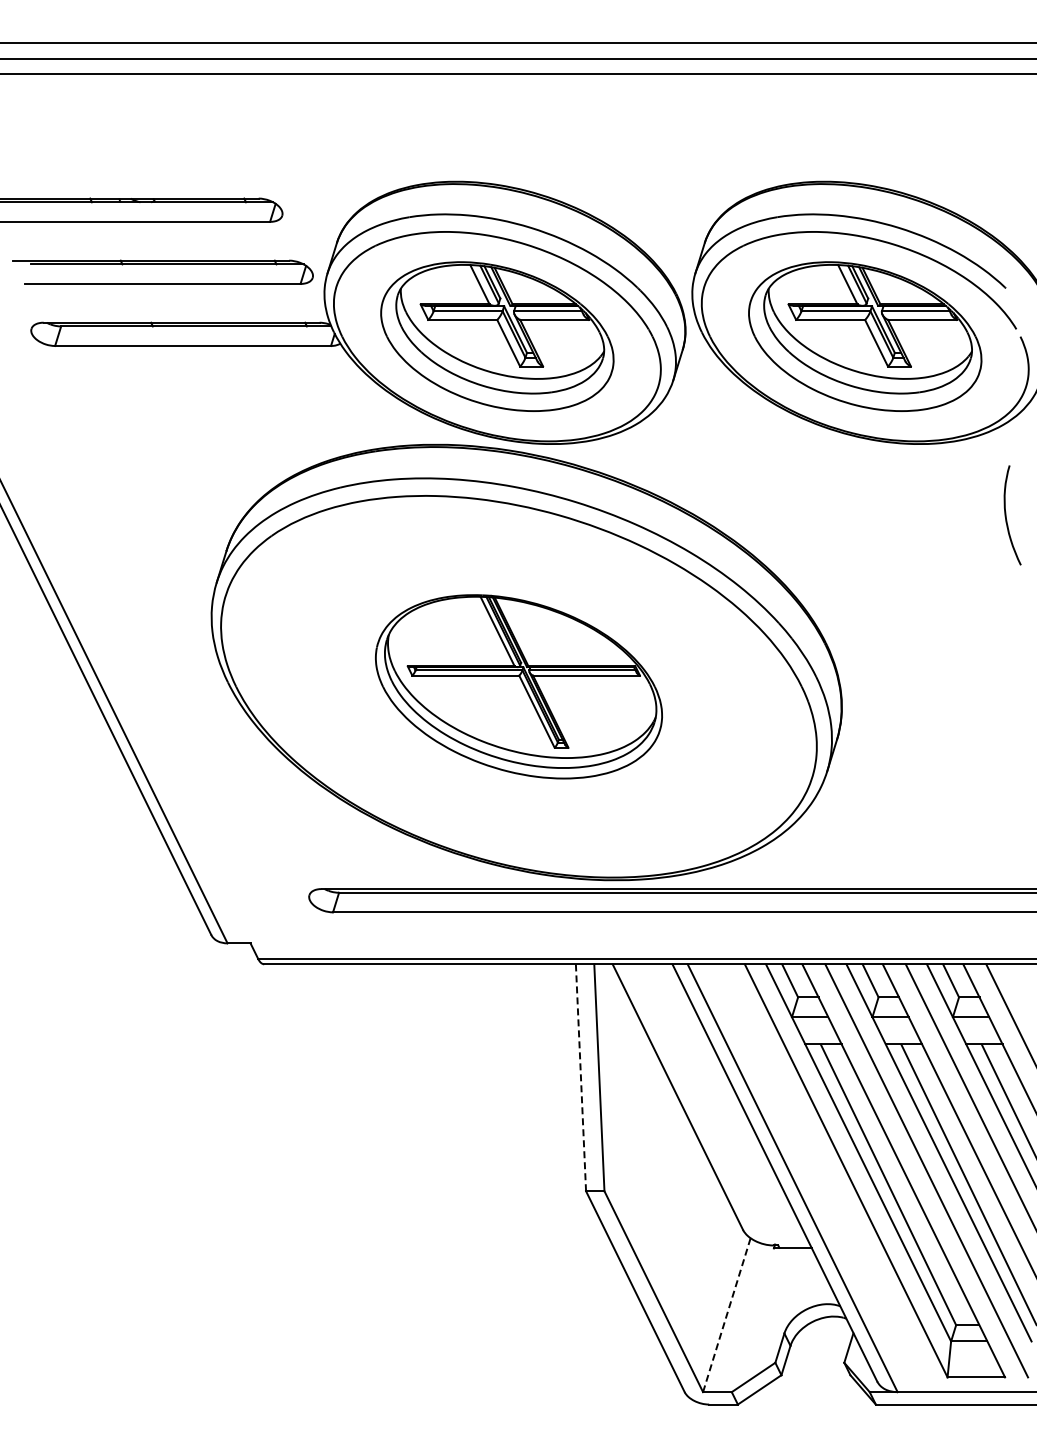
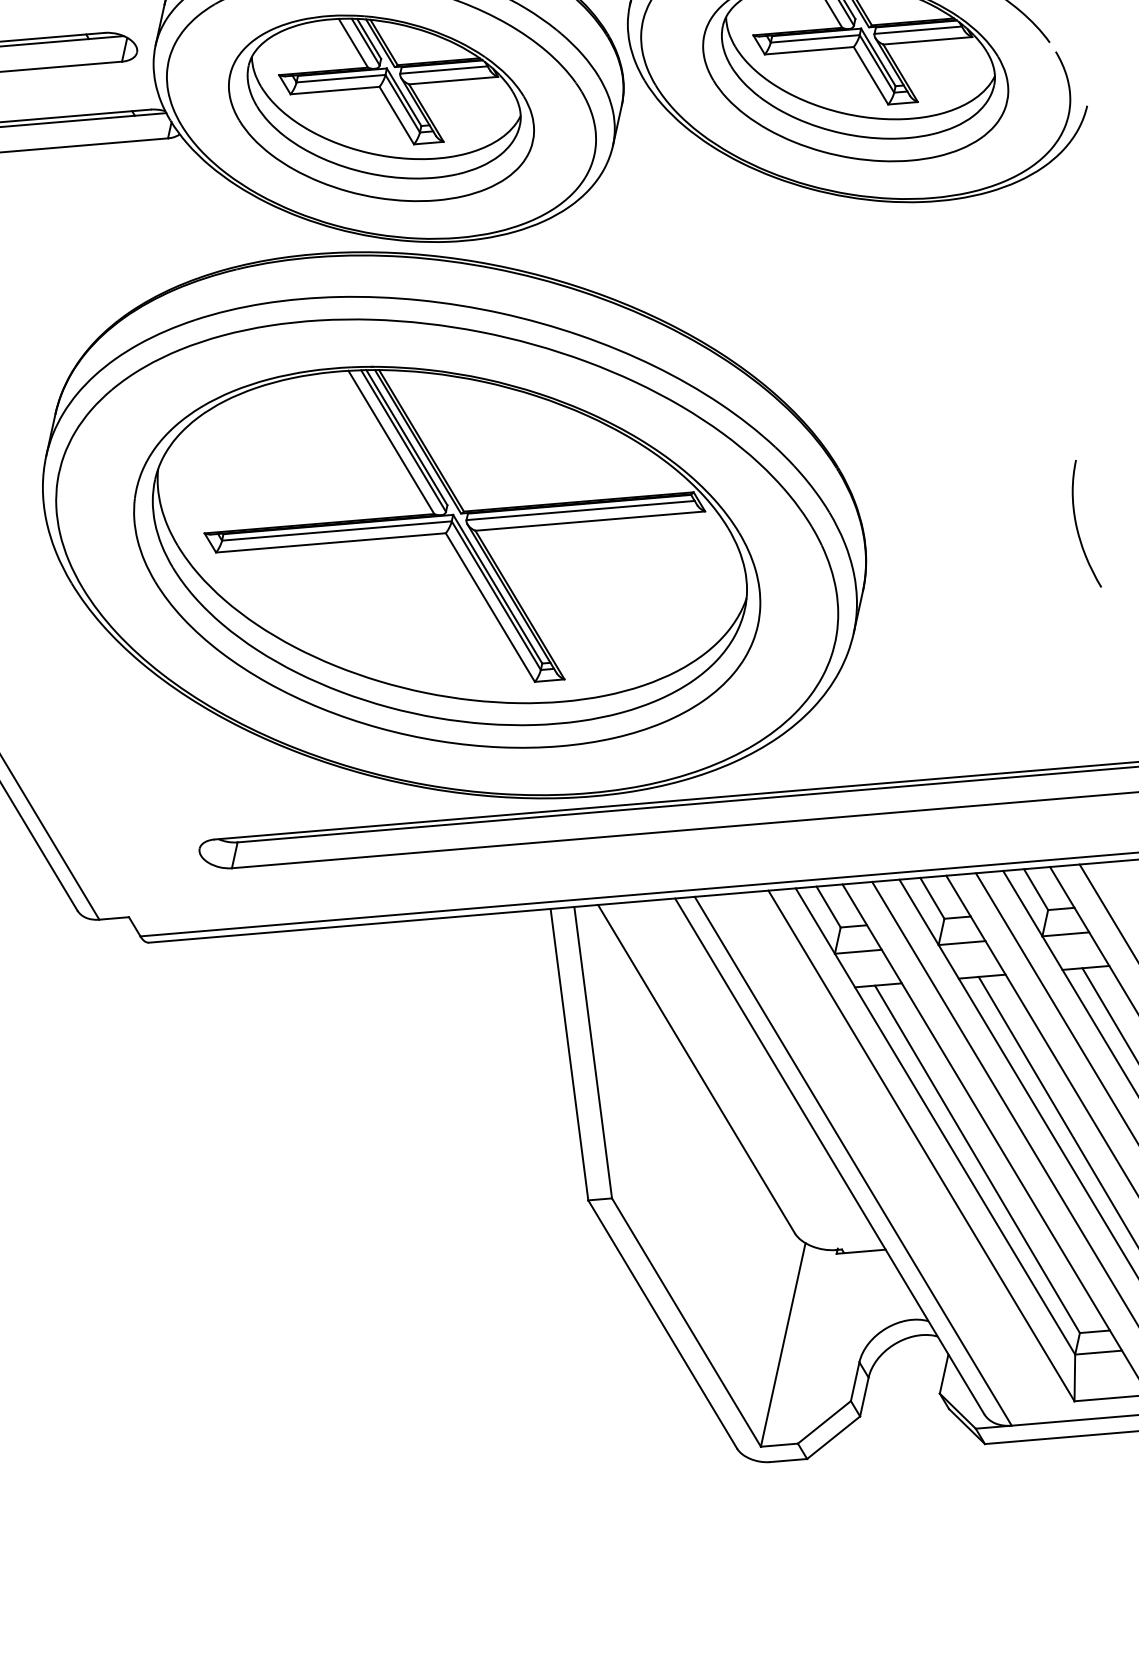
curve: (1006, 515) -> (1077, 524), moved
part: (518, 686) -> (446, 557), size x1.67
line: (580, 1077) -> (568, 1054), dashed -> solid
line: (726, 1315) -> (782, 1345), dashed -> solid

